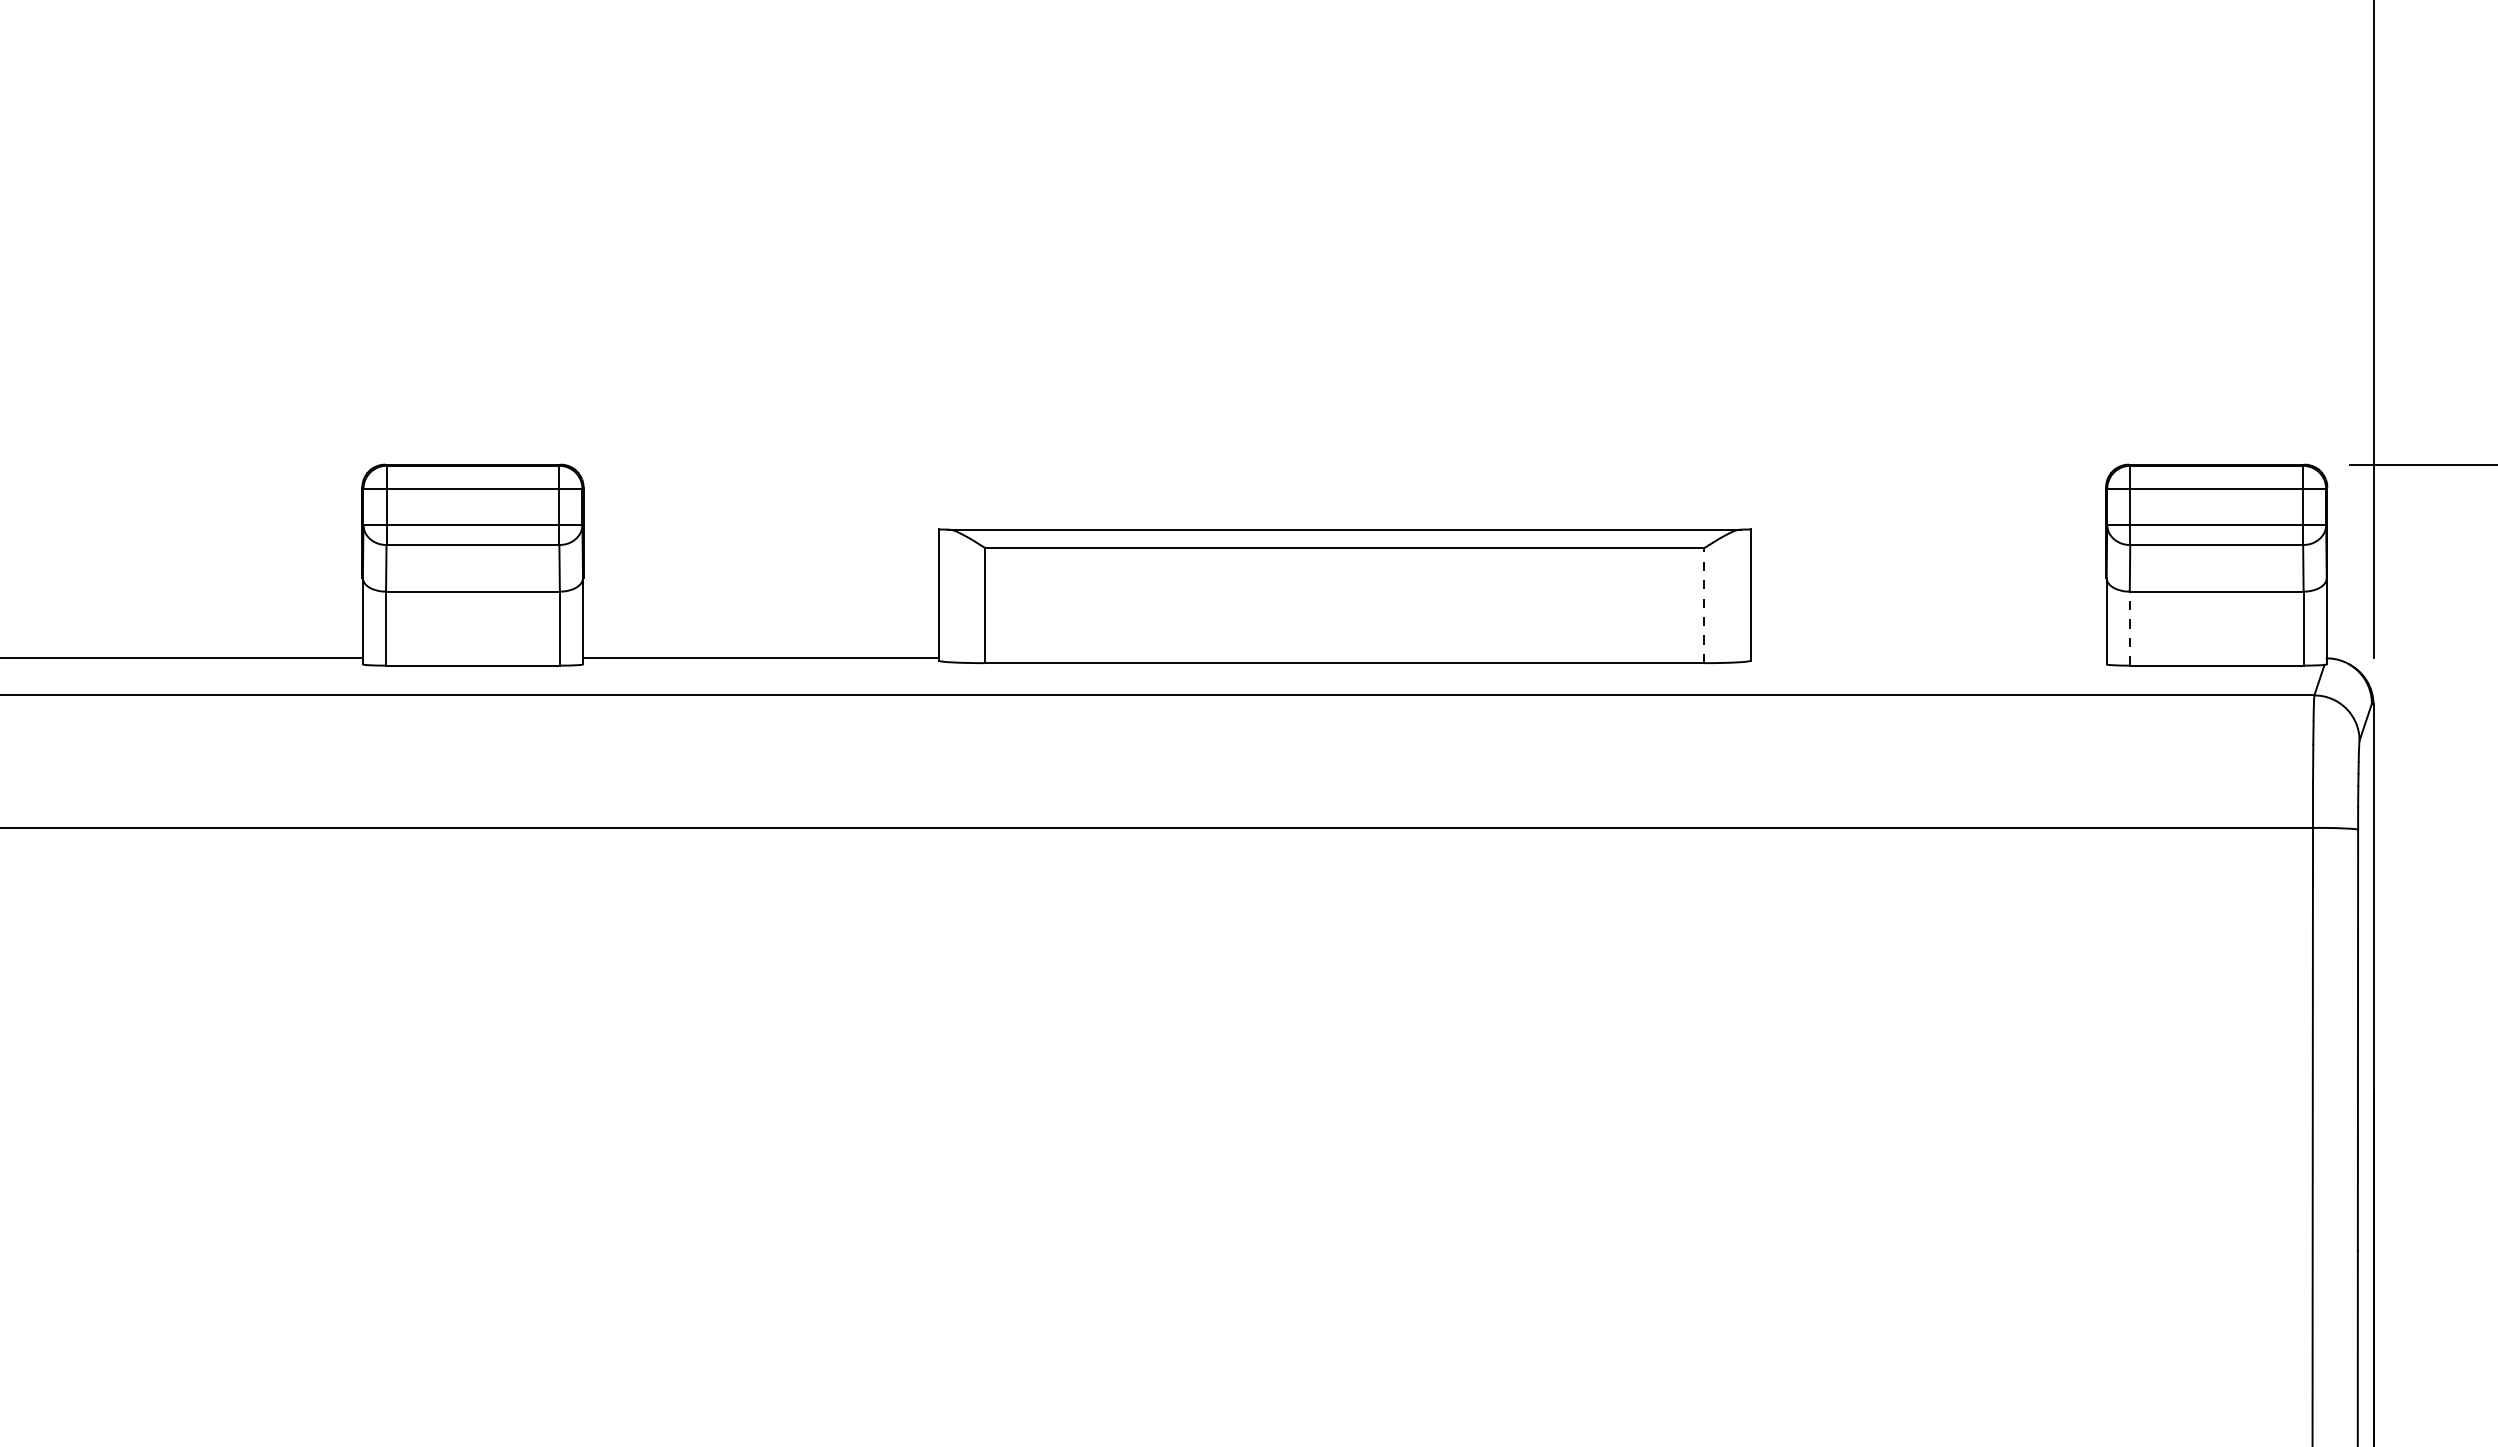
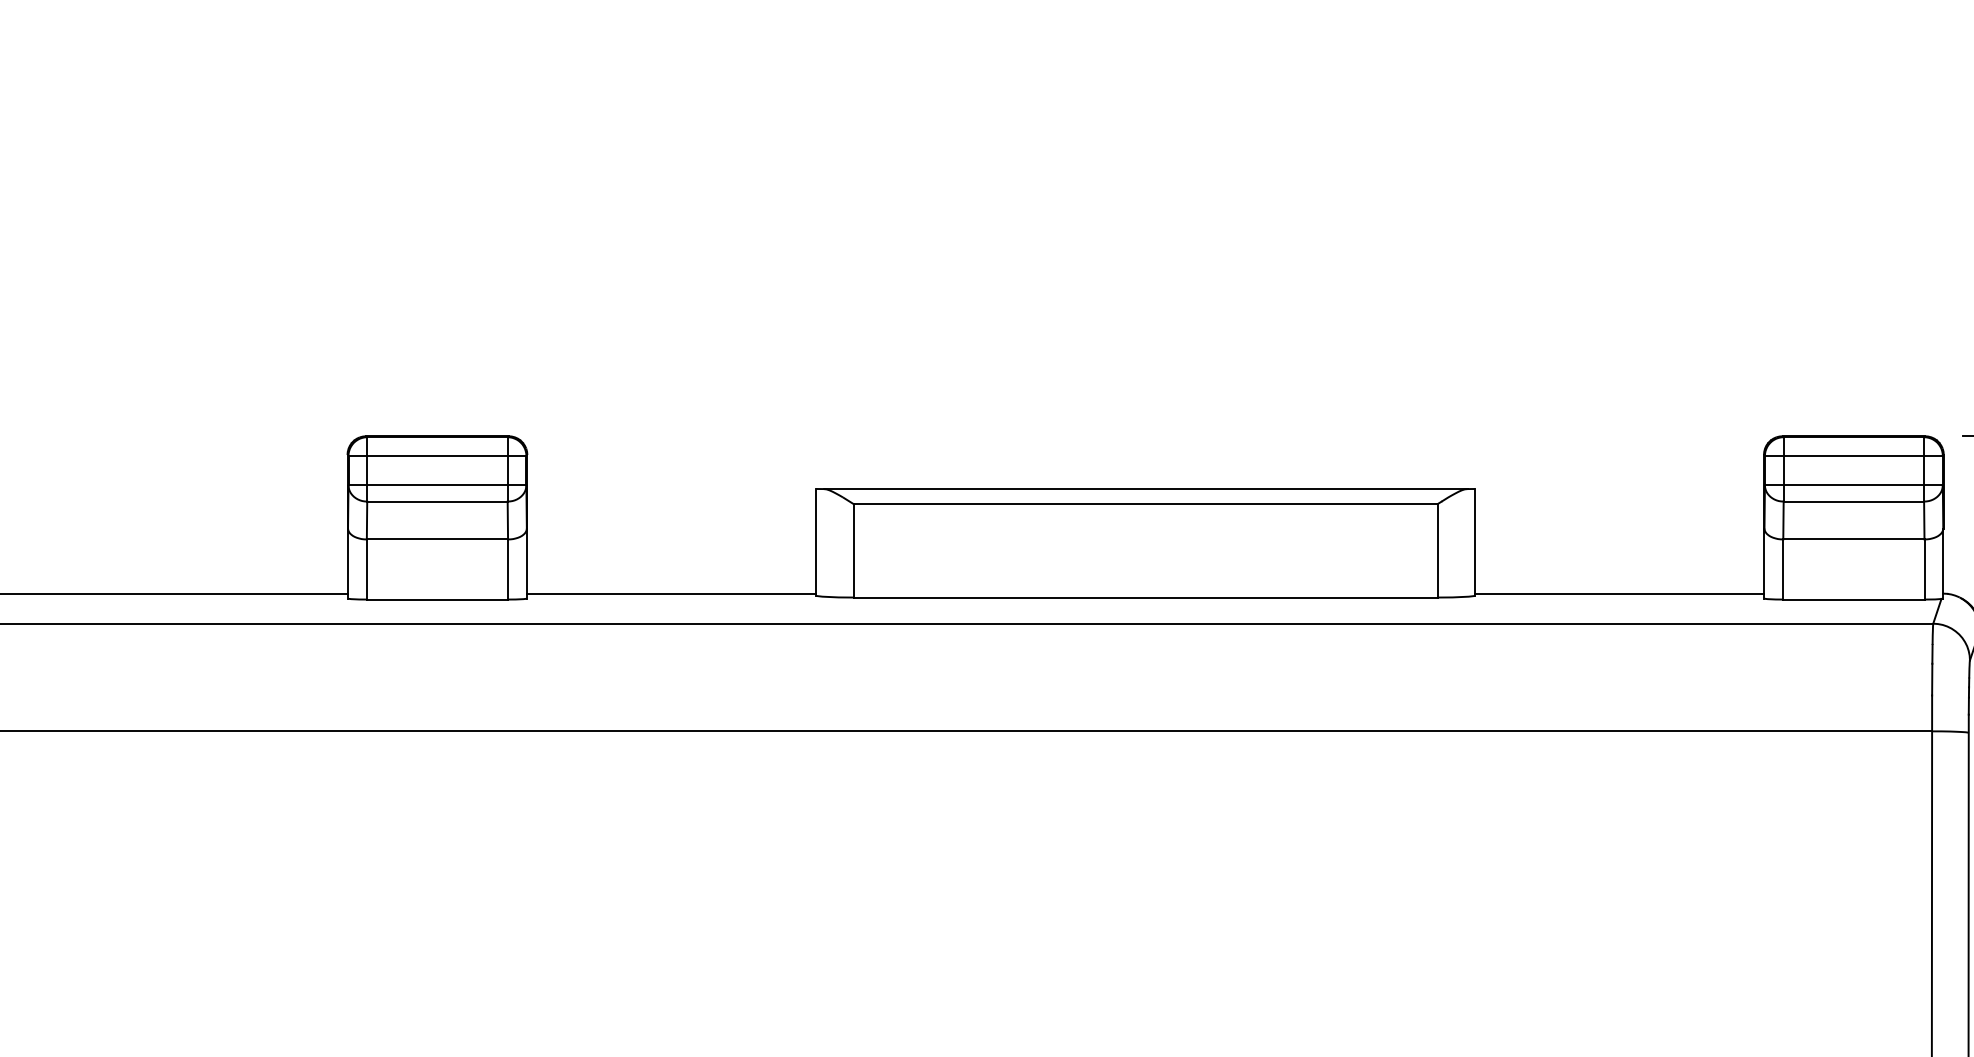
line: (1704, 605) -> (1437, 550), dashed -> solid
line: (2129, 628) -> (1783, 569), dashed -> solid
line: (1927, 658) -> (1618, 593), added

